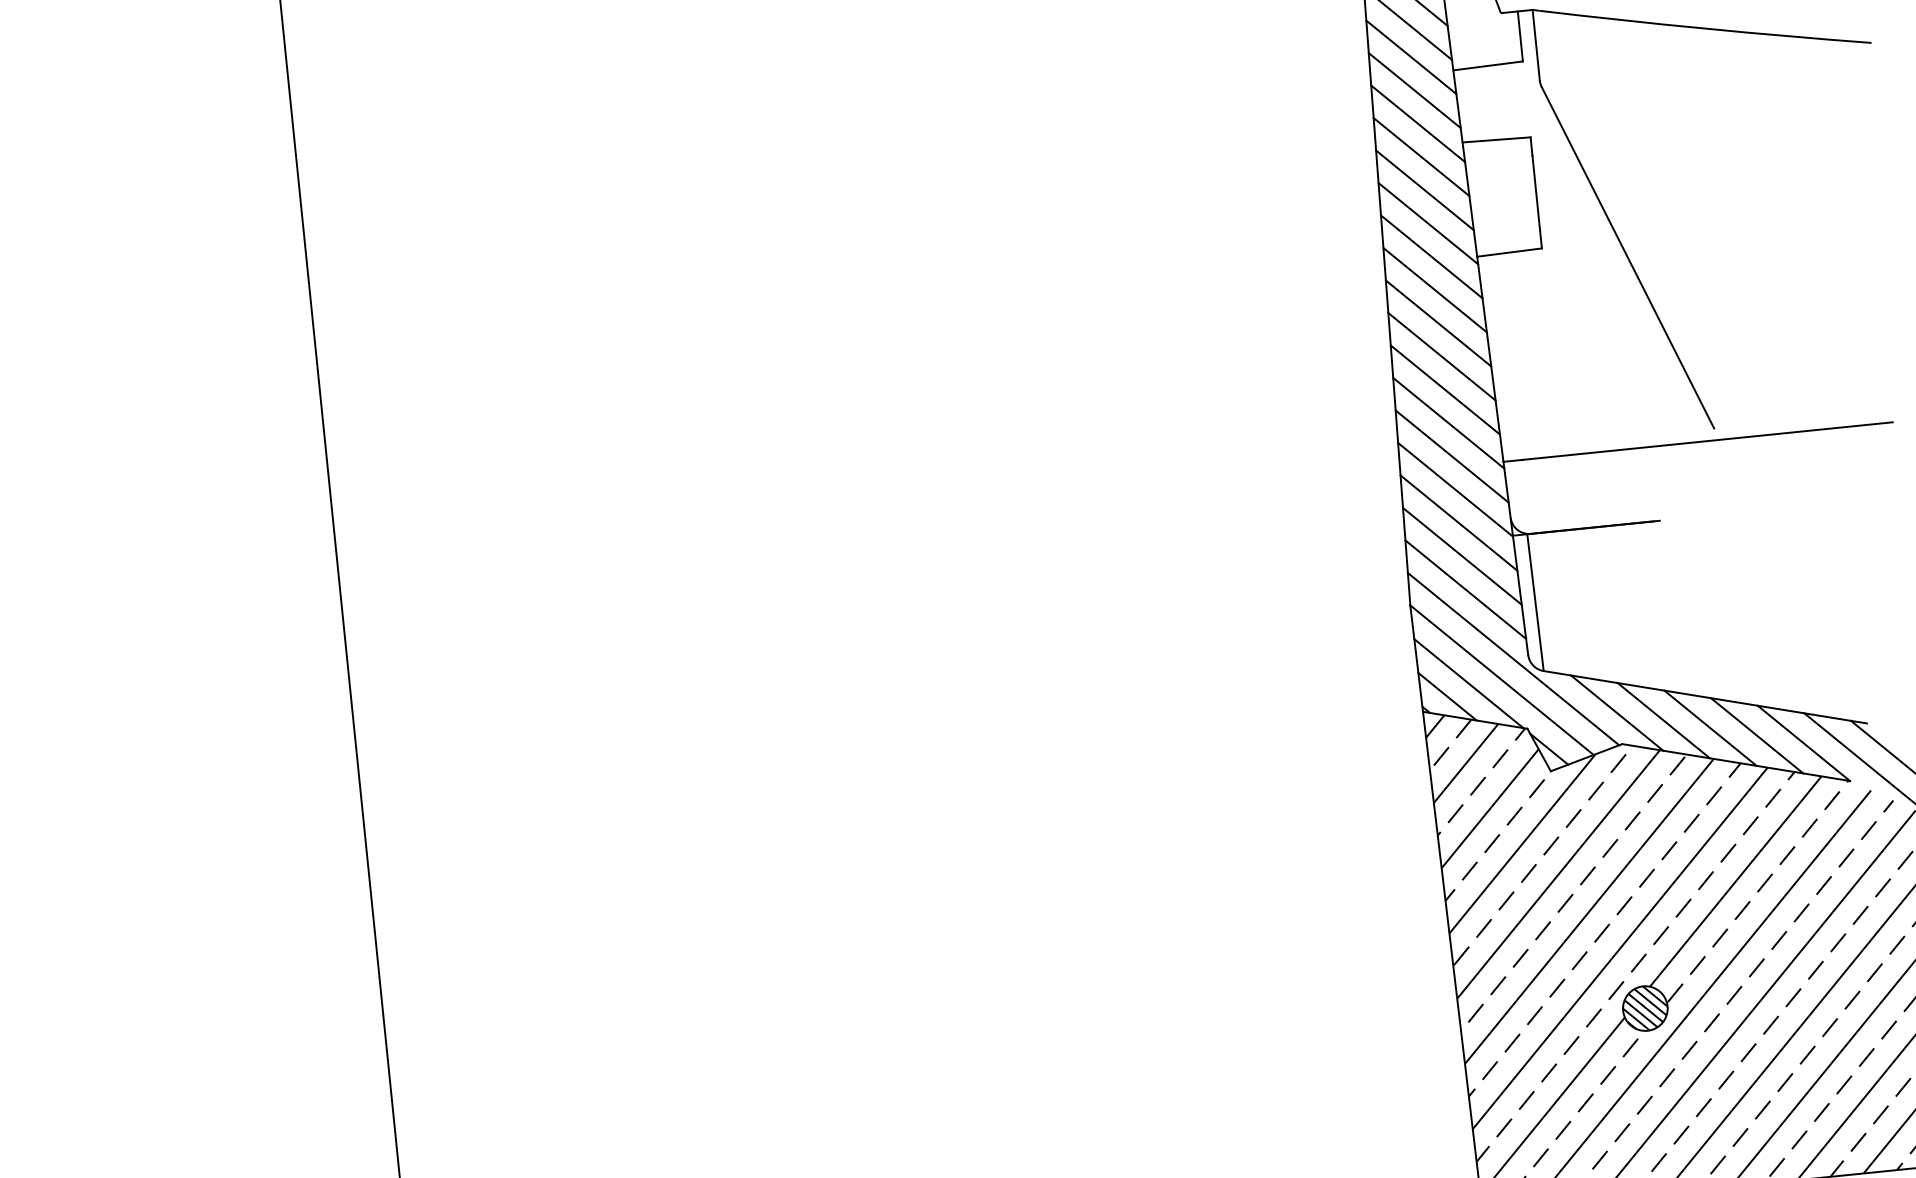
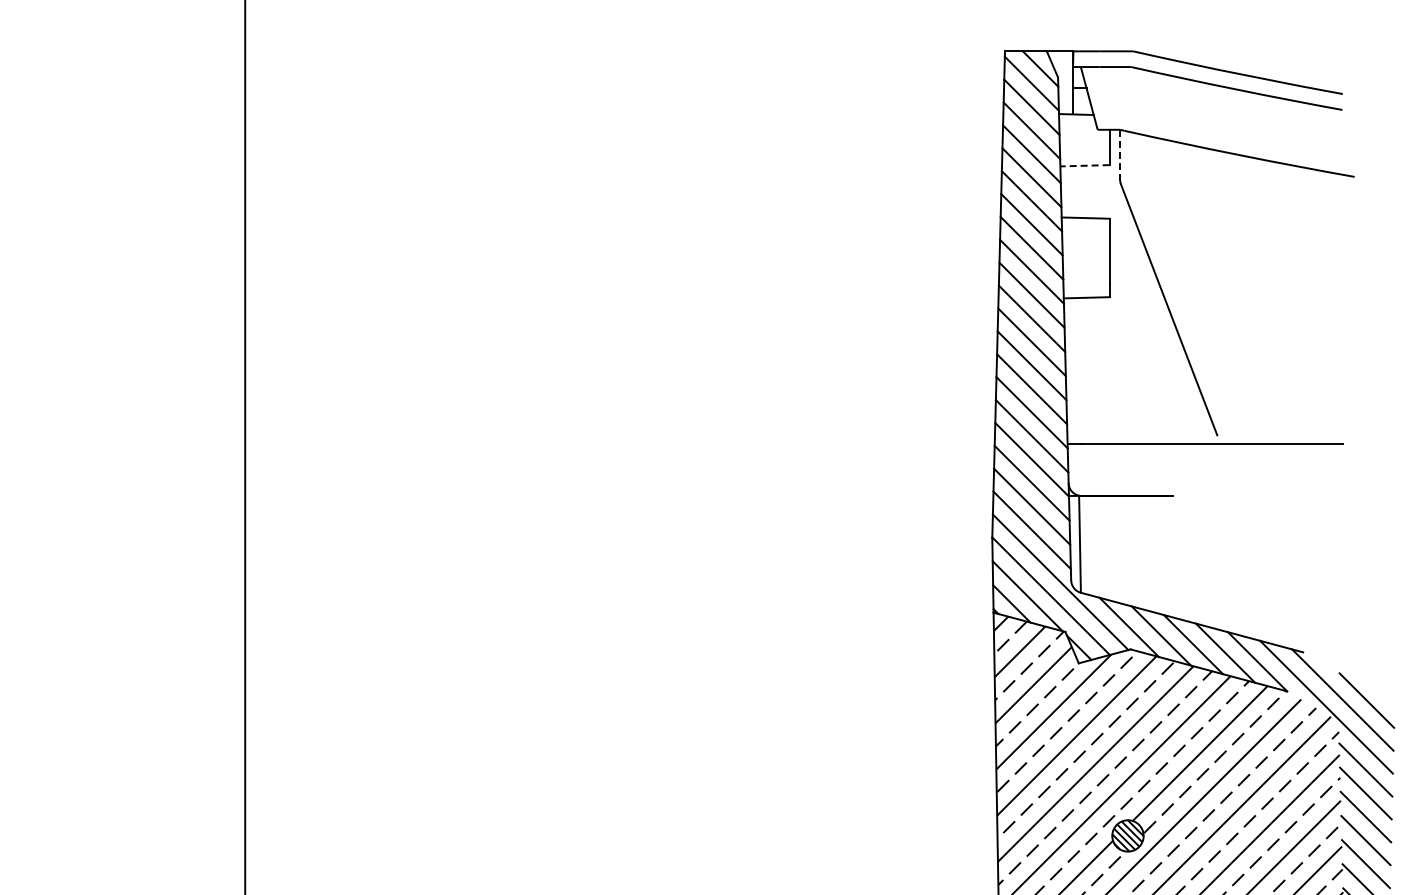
line: (1536, 44) -> (1120, 154), solid -> dashed
line: (1487, 65) -> (1084, 165), solid -> dashed

